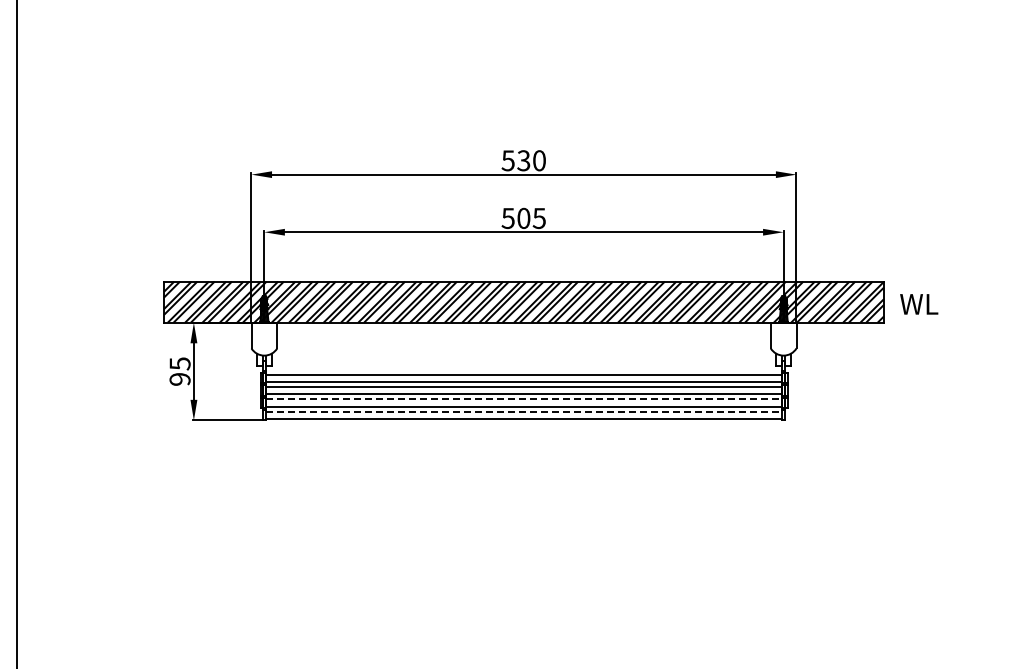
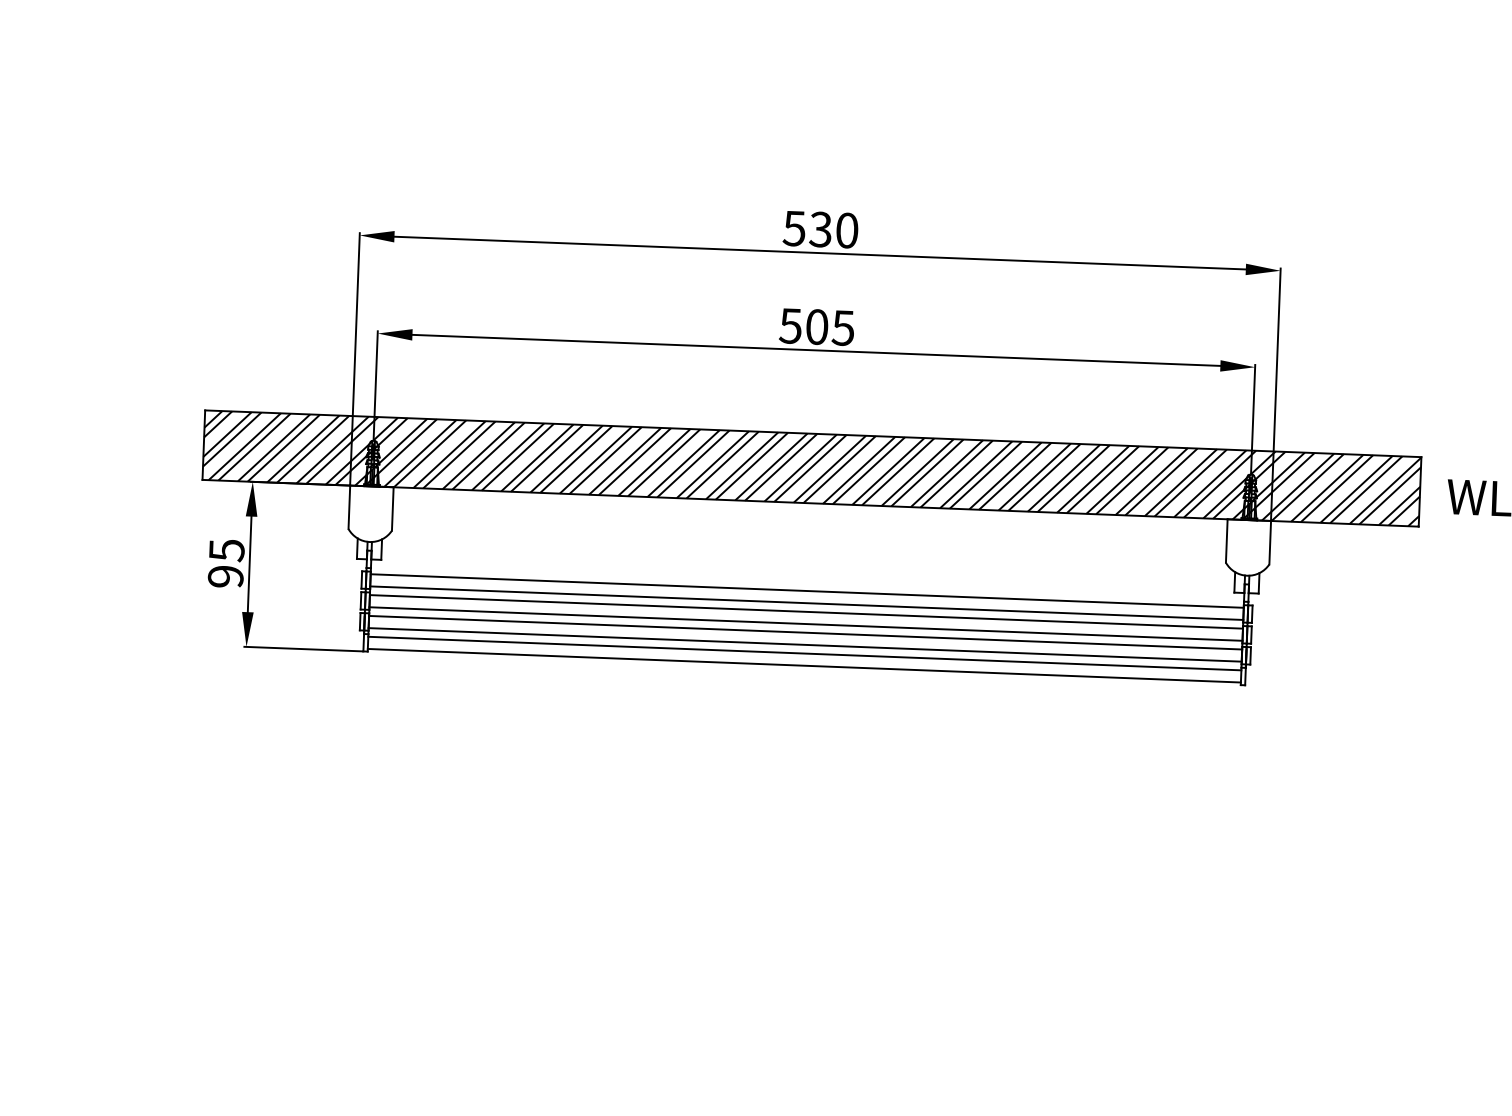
line: (524, 399) -> (806, 633), dashed -> solid
line: (524, 411) -> (805, 653), dashed -> solid

